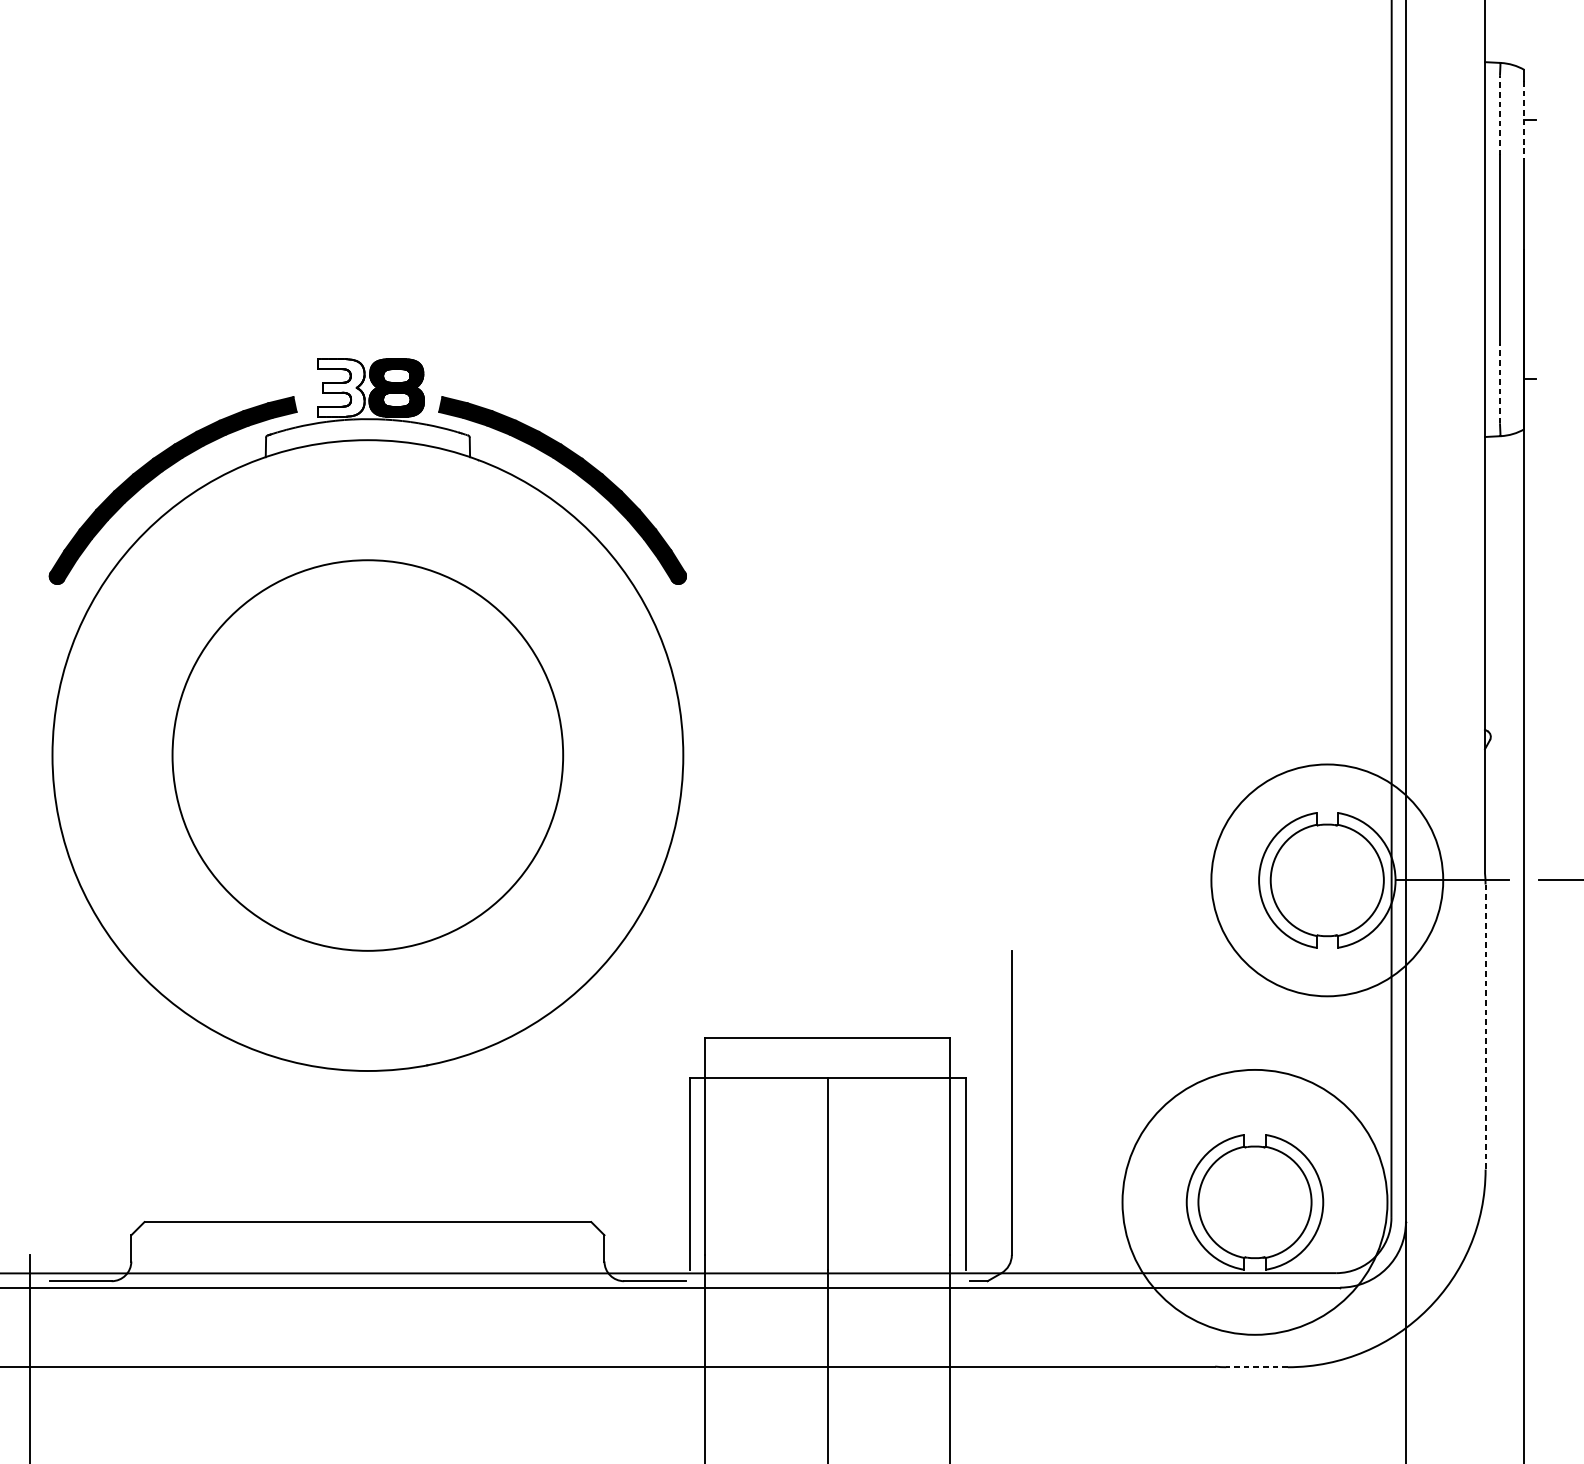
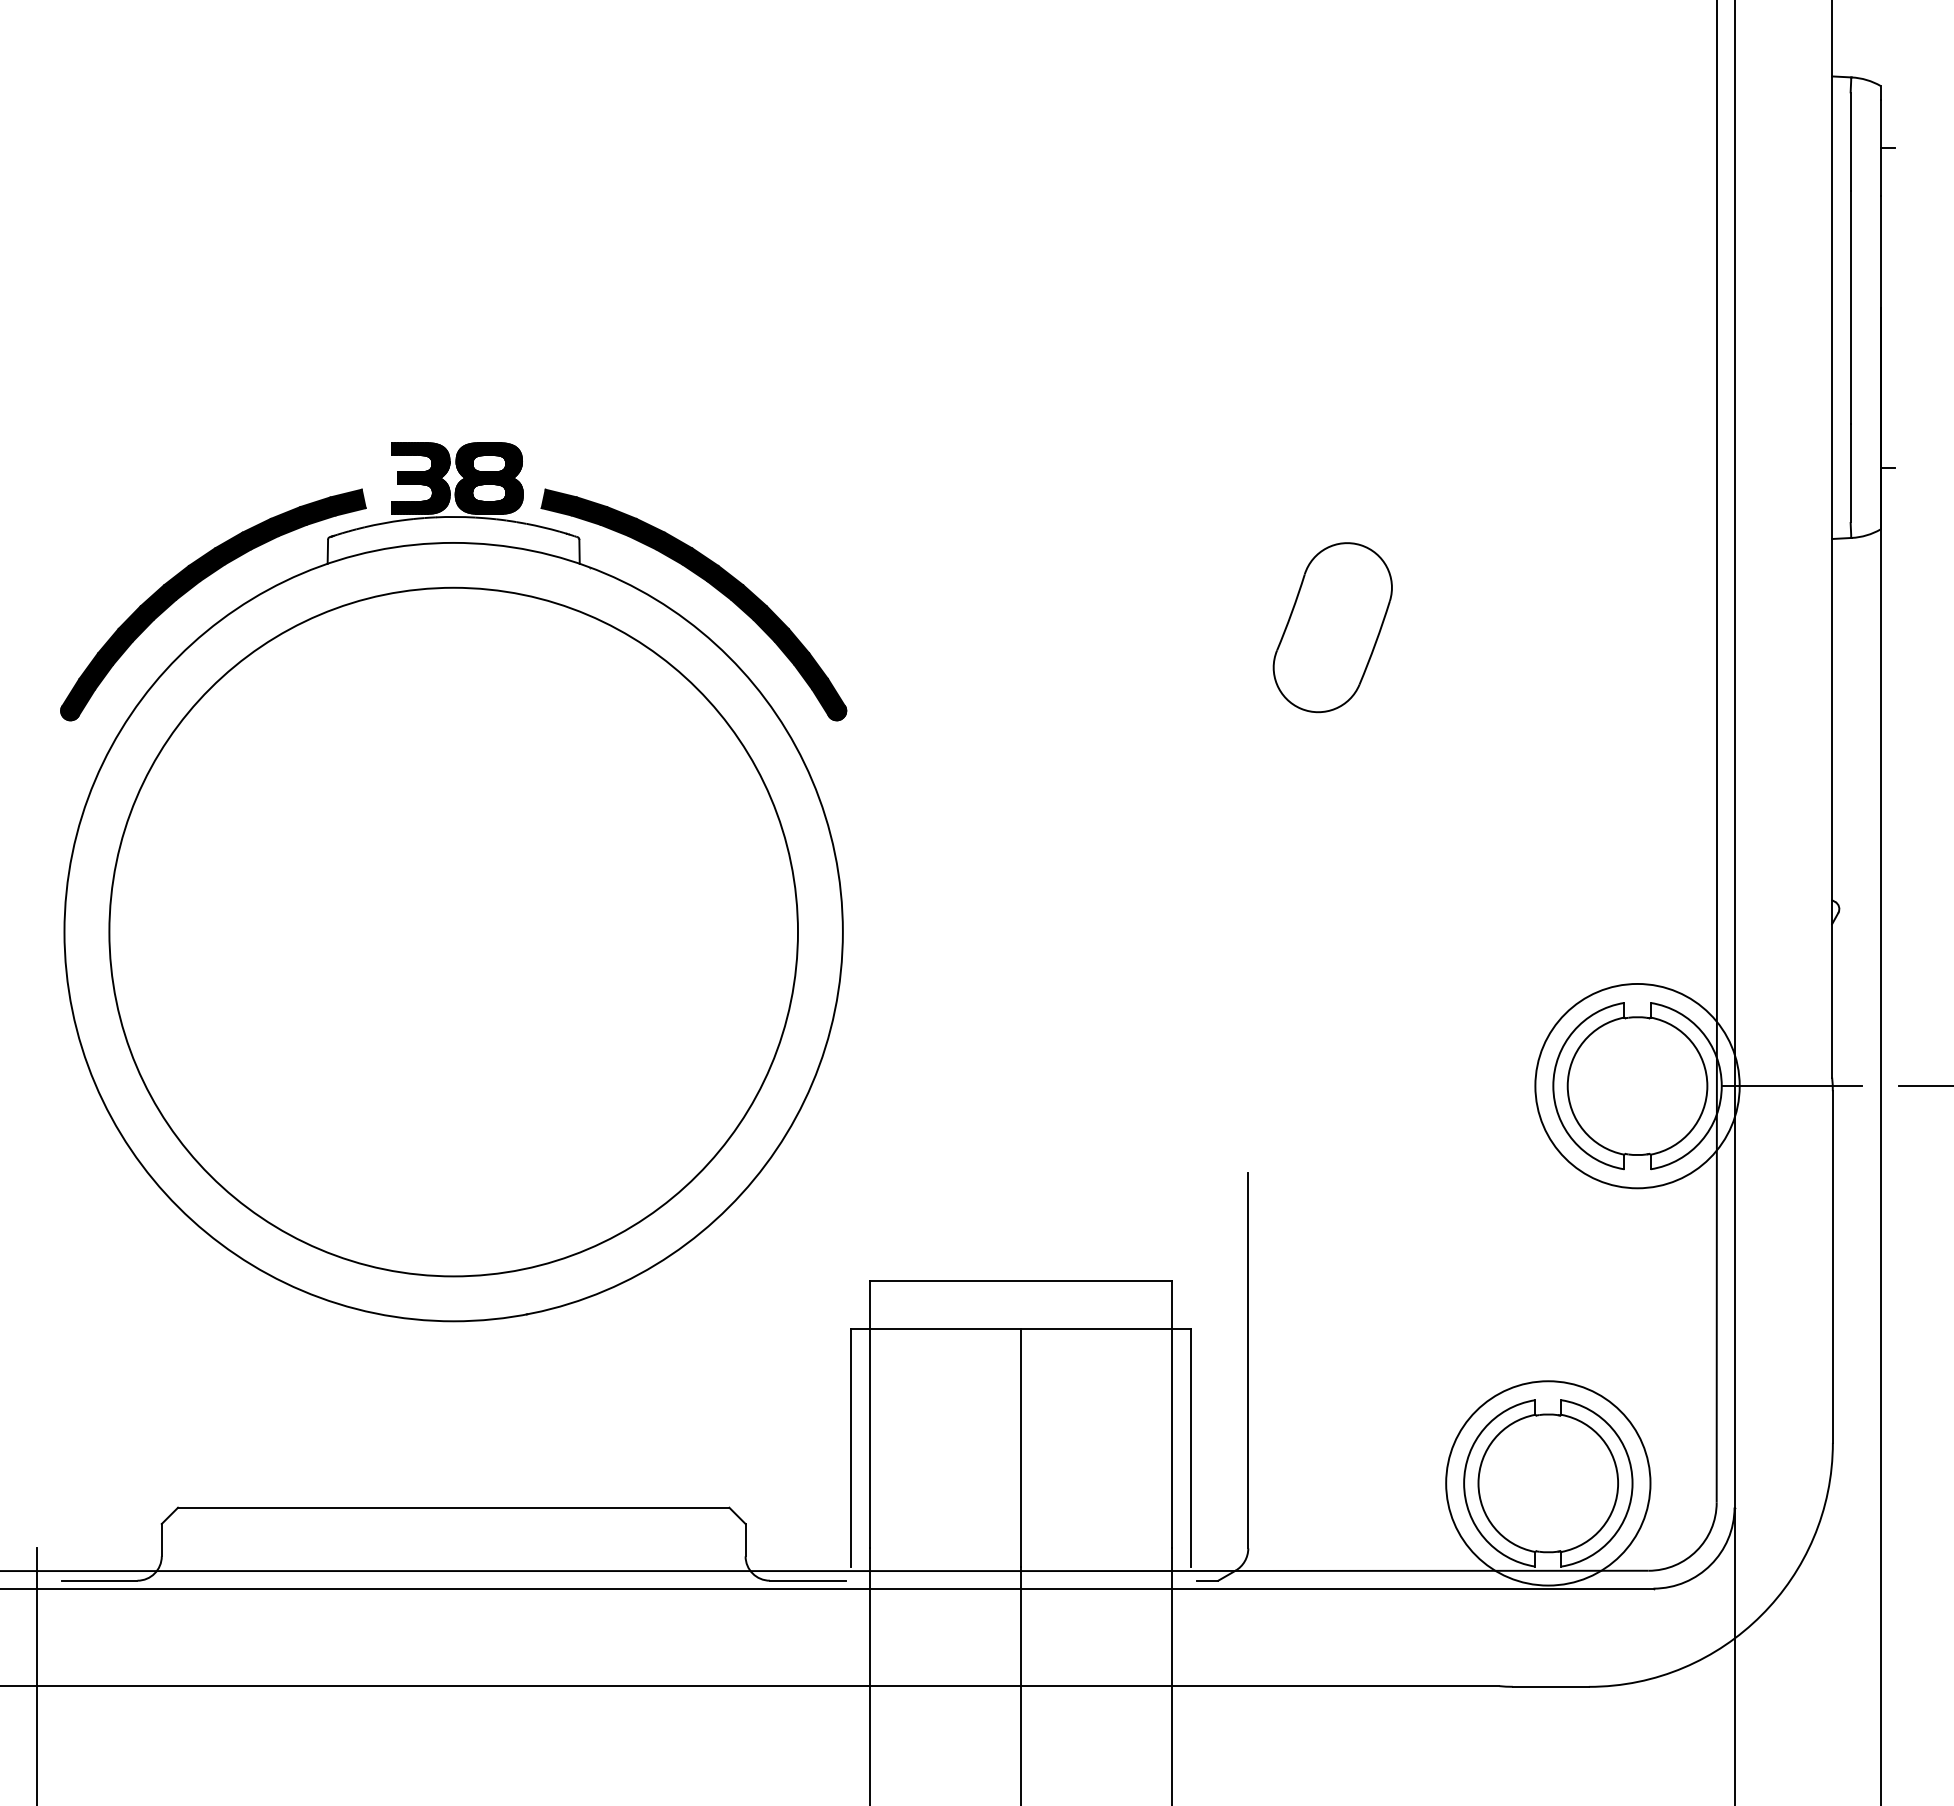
line: (1499, 115) -> (1850, 142), dashed -> solid
line: (1524, 119) -> (1880, 147), dashed -> solid
line: (1499, 383) -> (1850, 473), dashed -> solid
fill: (341, 387) -> (420, 478), added
part: (1080, 508) -> (1332, 627), added
circle: (367, 755) -> (453, 931), size x1.43
circle: (1327, 879) -> (1637, 1085), size x0.71
line: (1485, 1027) -> (1832, 1267), dashed -> solid
circle: (1255, 1202) -> (1548, 1483), size x0.62
line: (1256, 1366) -> (1550, 1686), dashed -> solid

